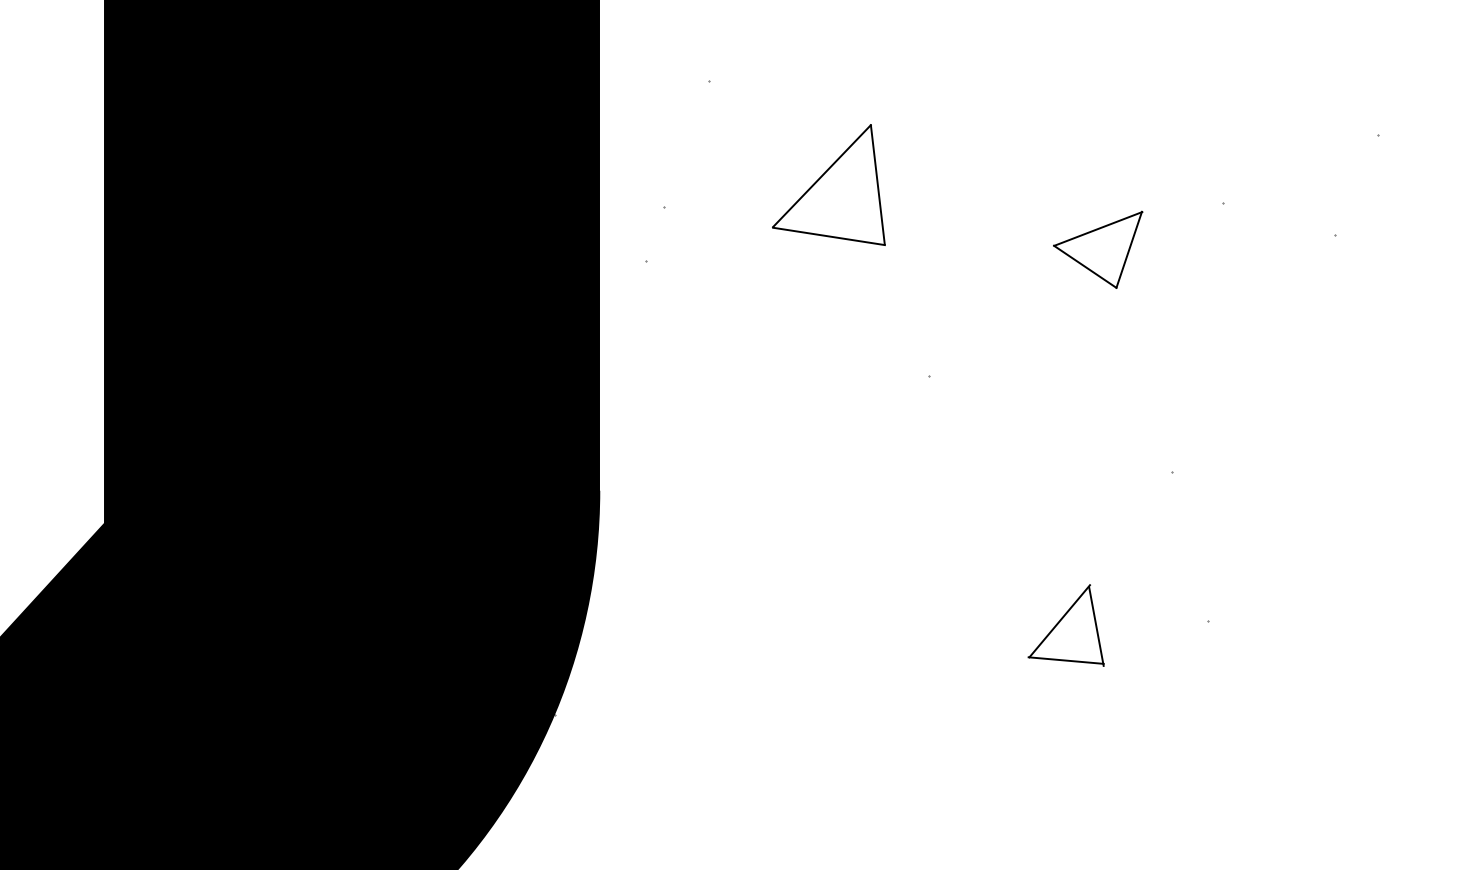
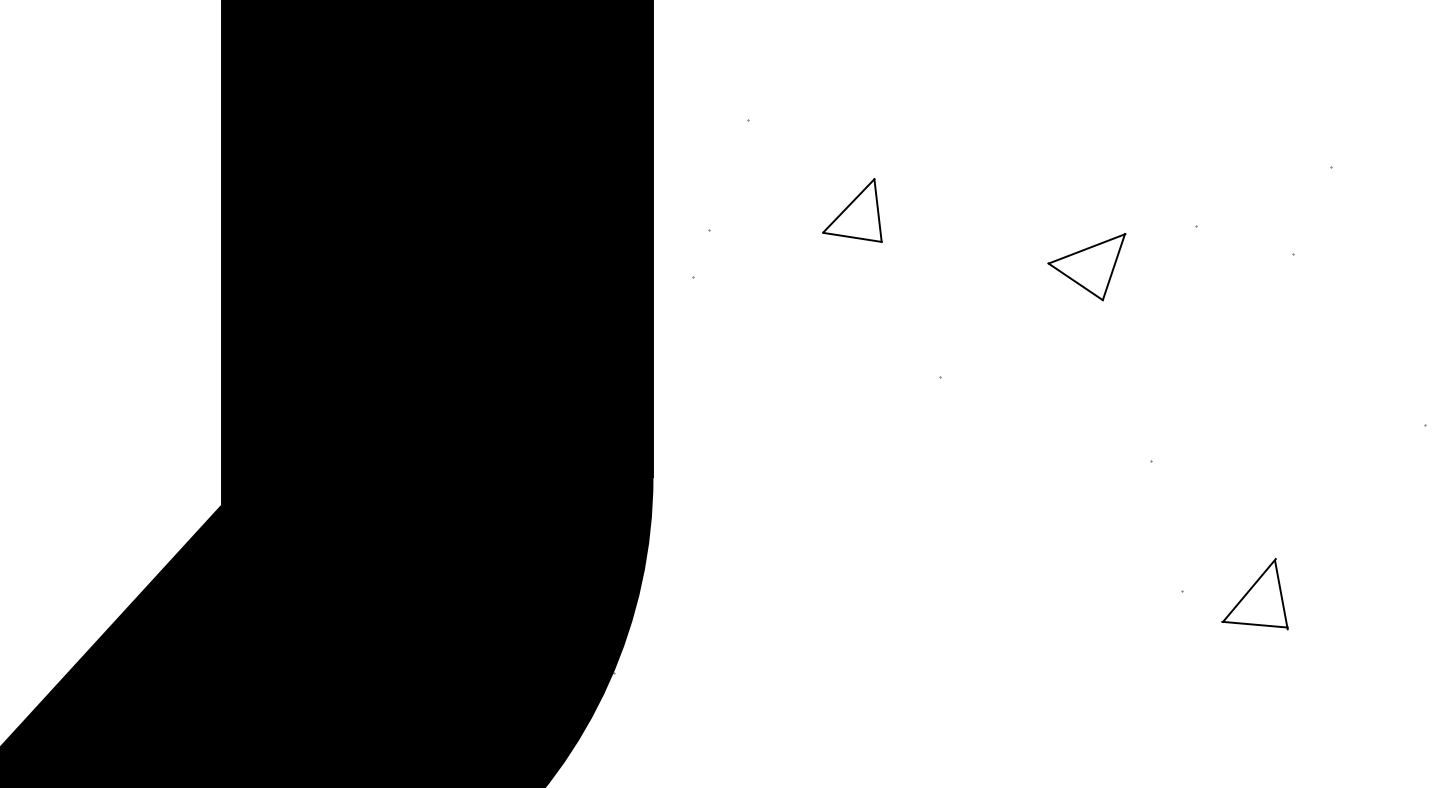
part: (828, 184) -> (852, 210), size x0.6
part: (1065, 625) -> (1254, 594), moved

